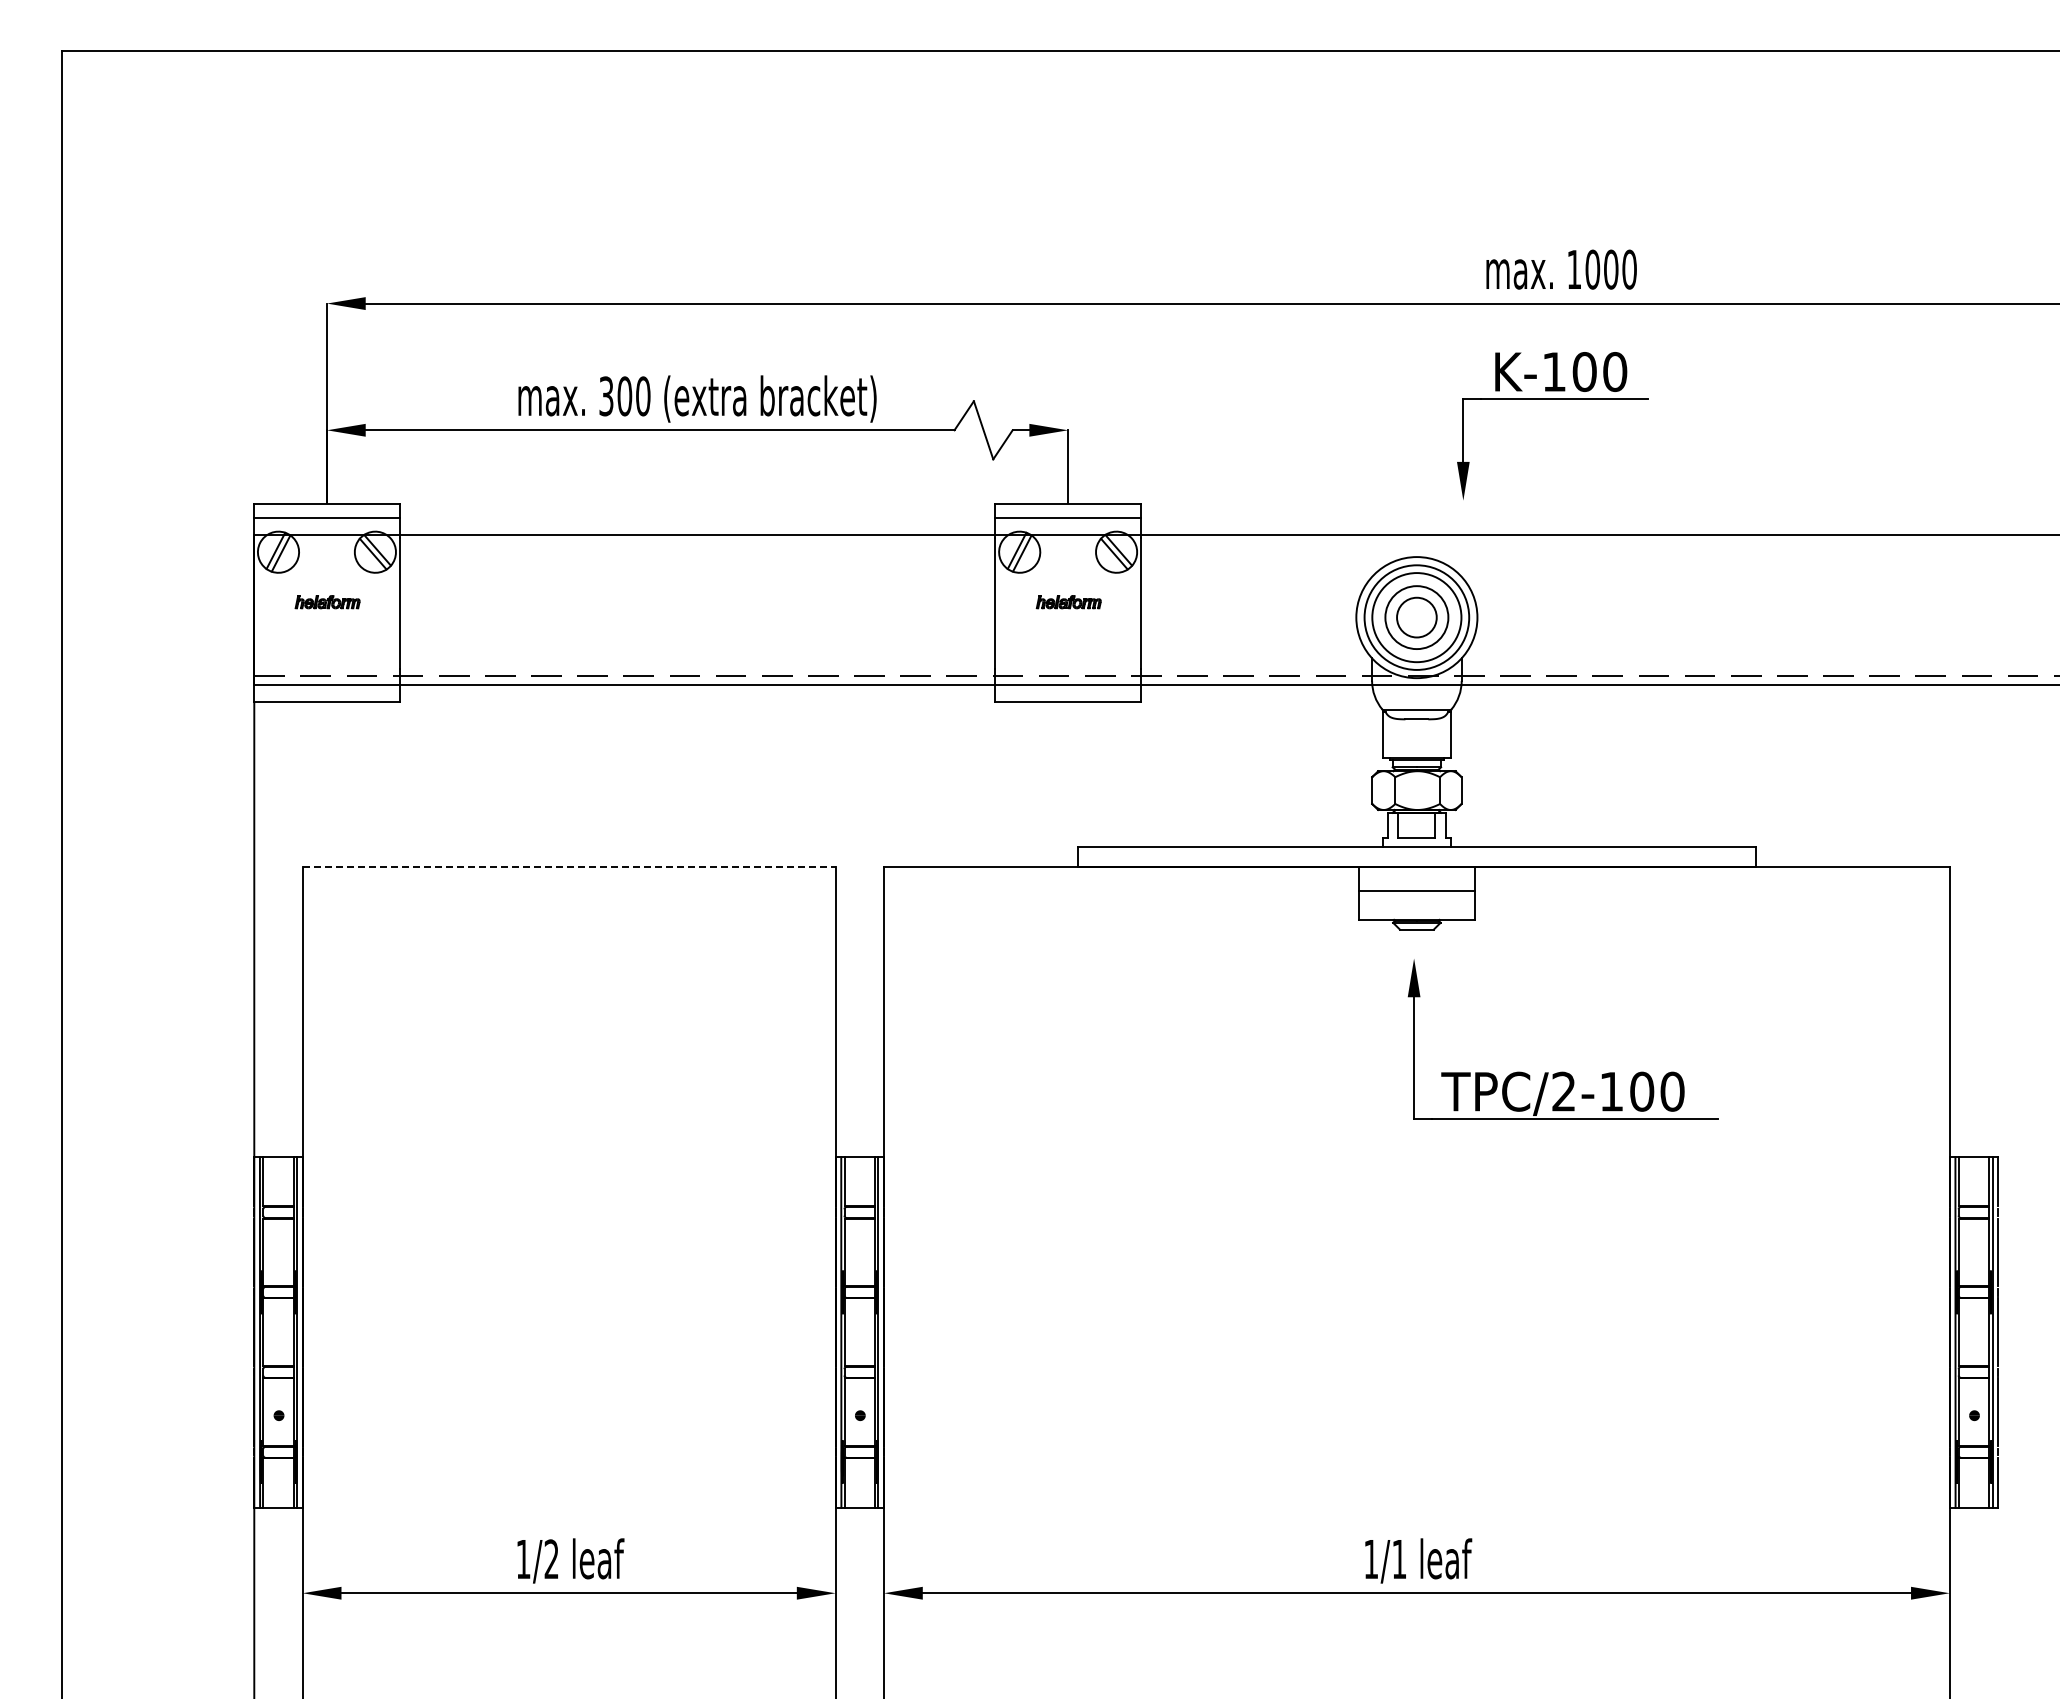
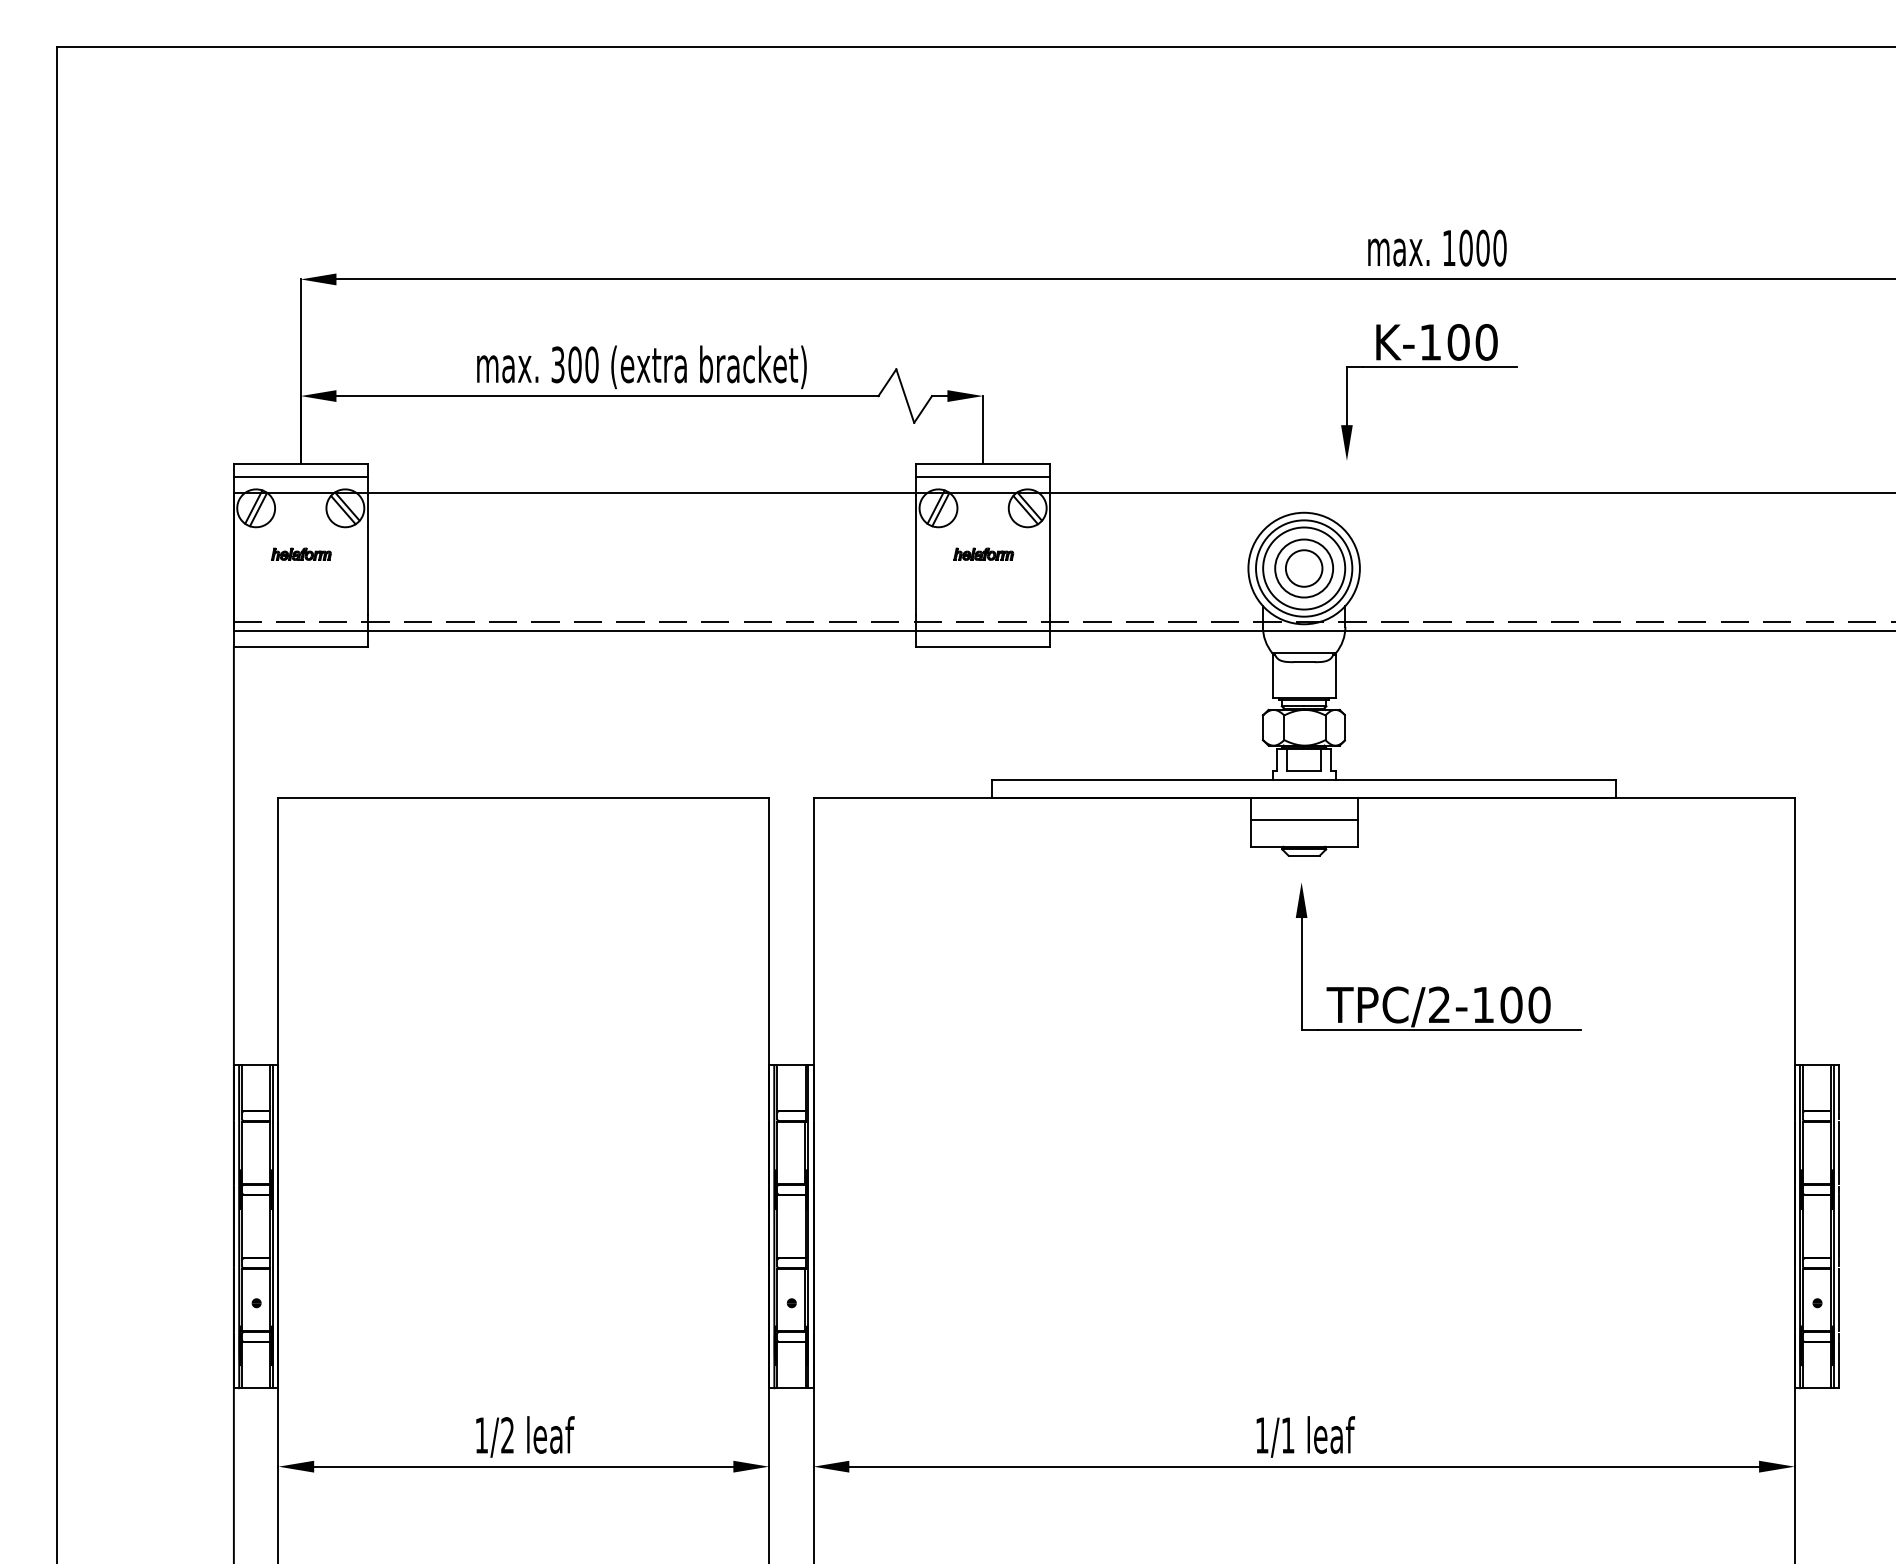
line: (569, 866) -> (524, 797), dashed -> solid

